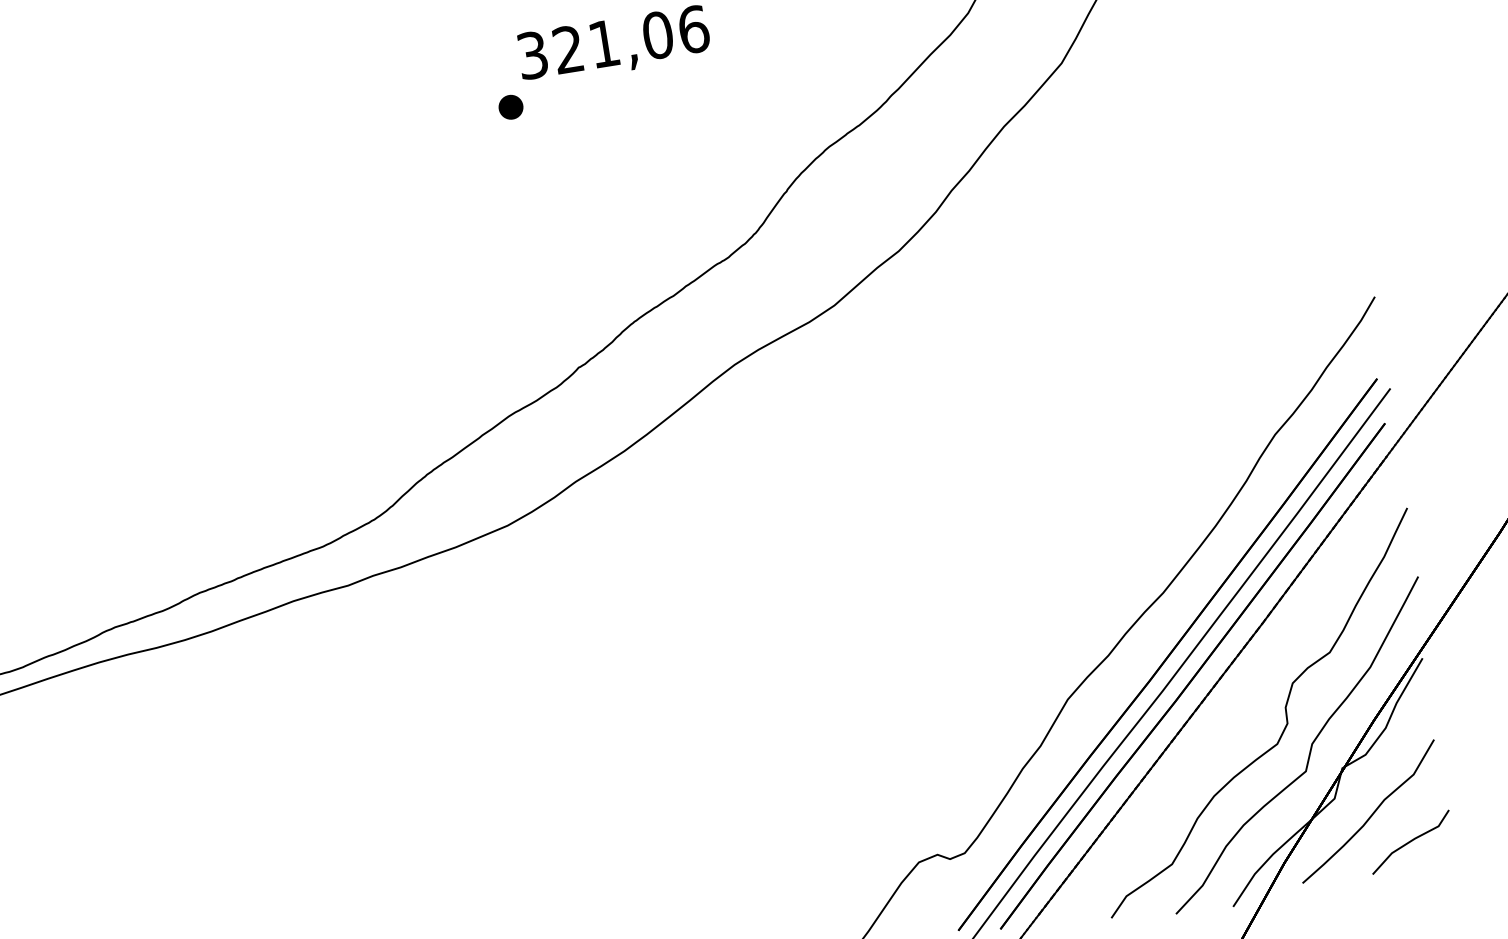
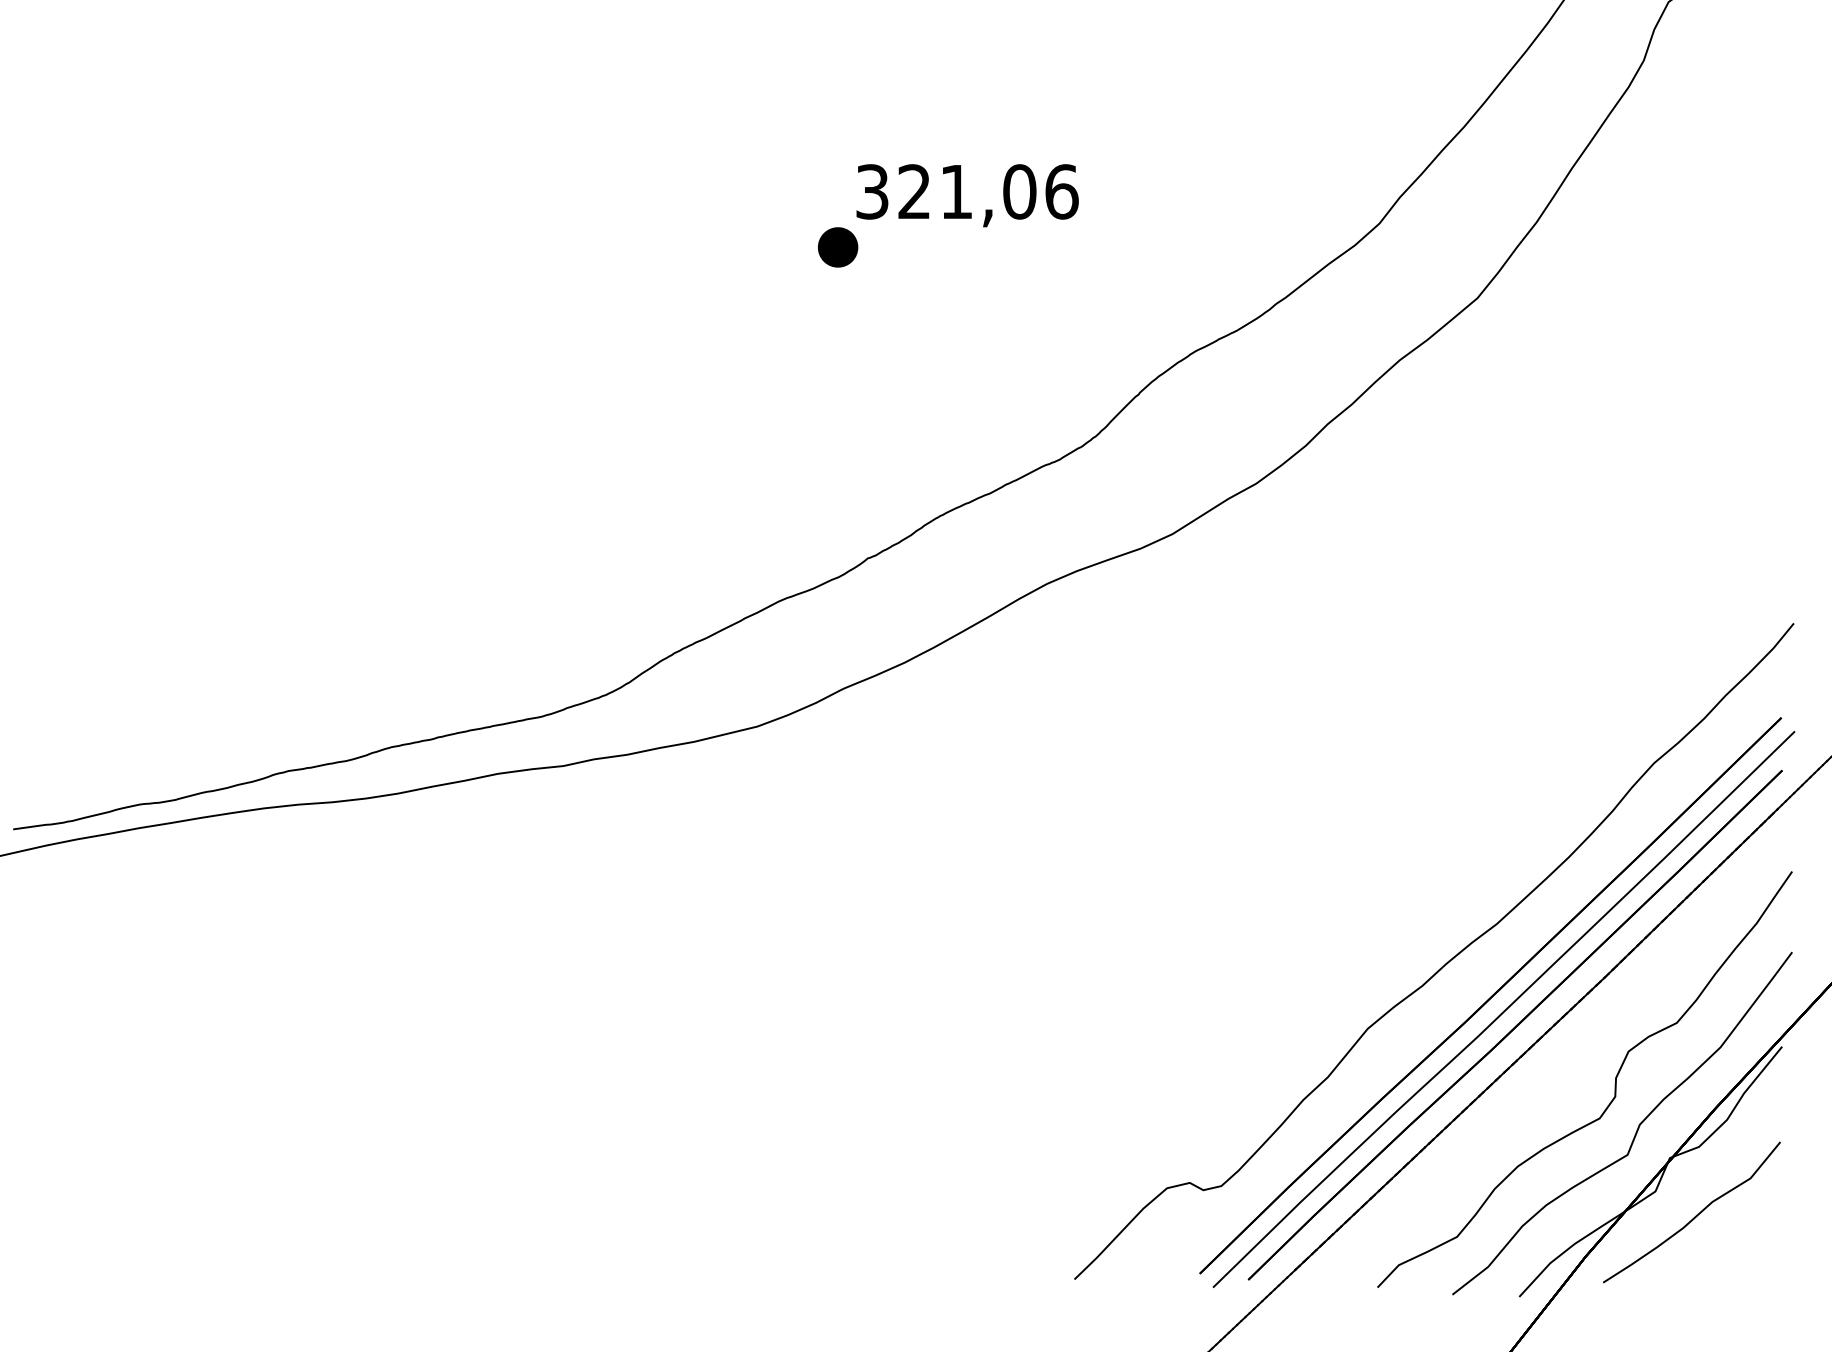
part: (510, 107) -> (837, 247), size x1.4
line: (1410, 842) -> (1734, 1255), removed

